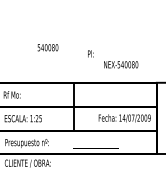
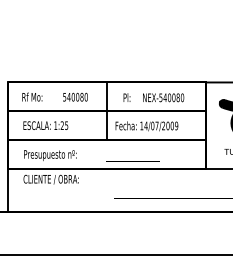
text: (47, 47) -> (75, 96), moved
text: (90, 53) -> (126, 97), moved
text: (121, 64) -> (163, 97), moved
text: (124, 118) -> (146, 126), moved

